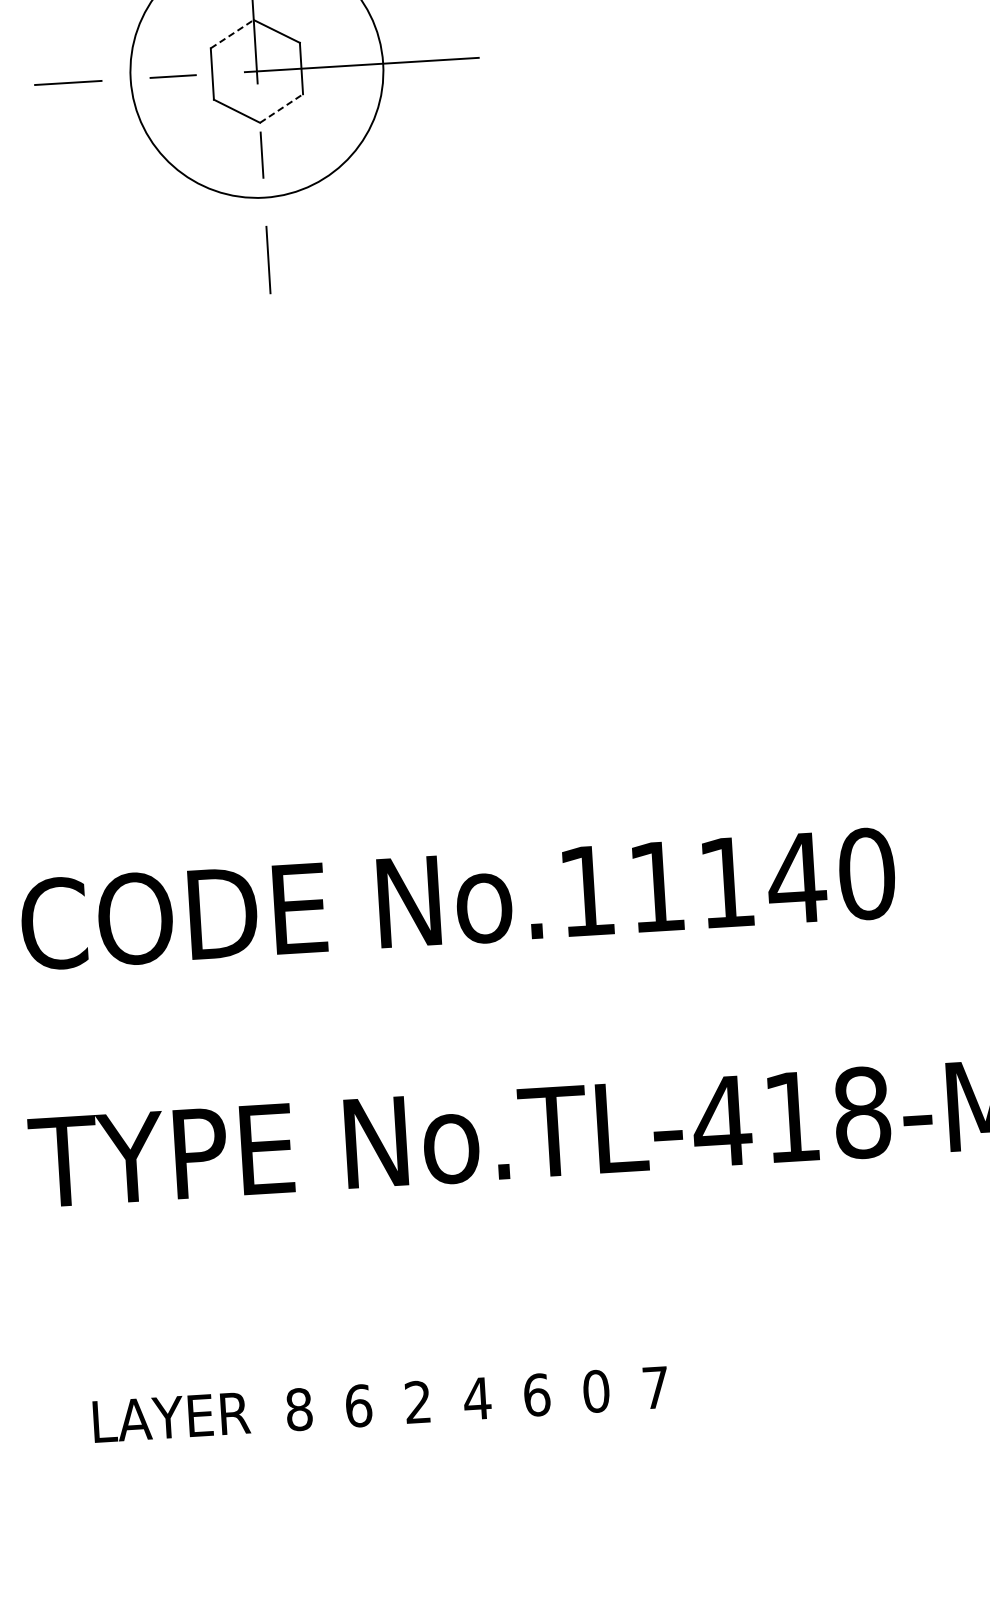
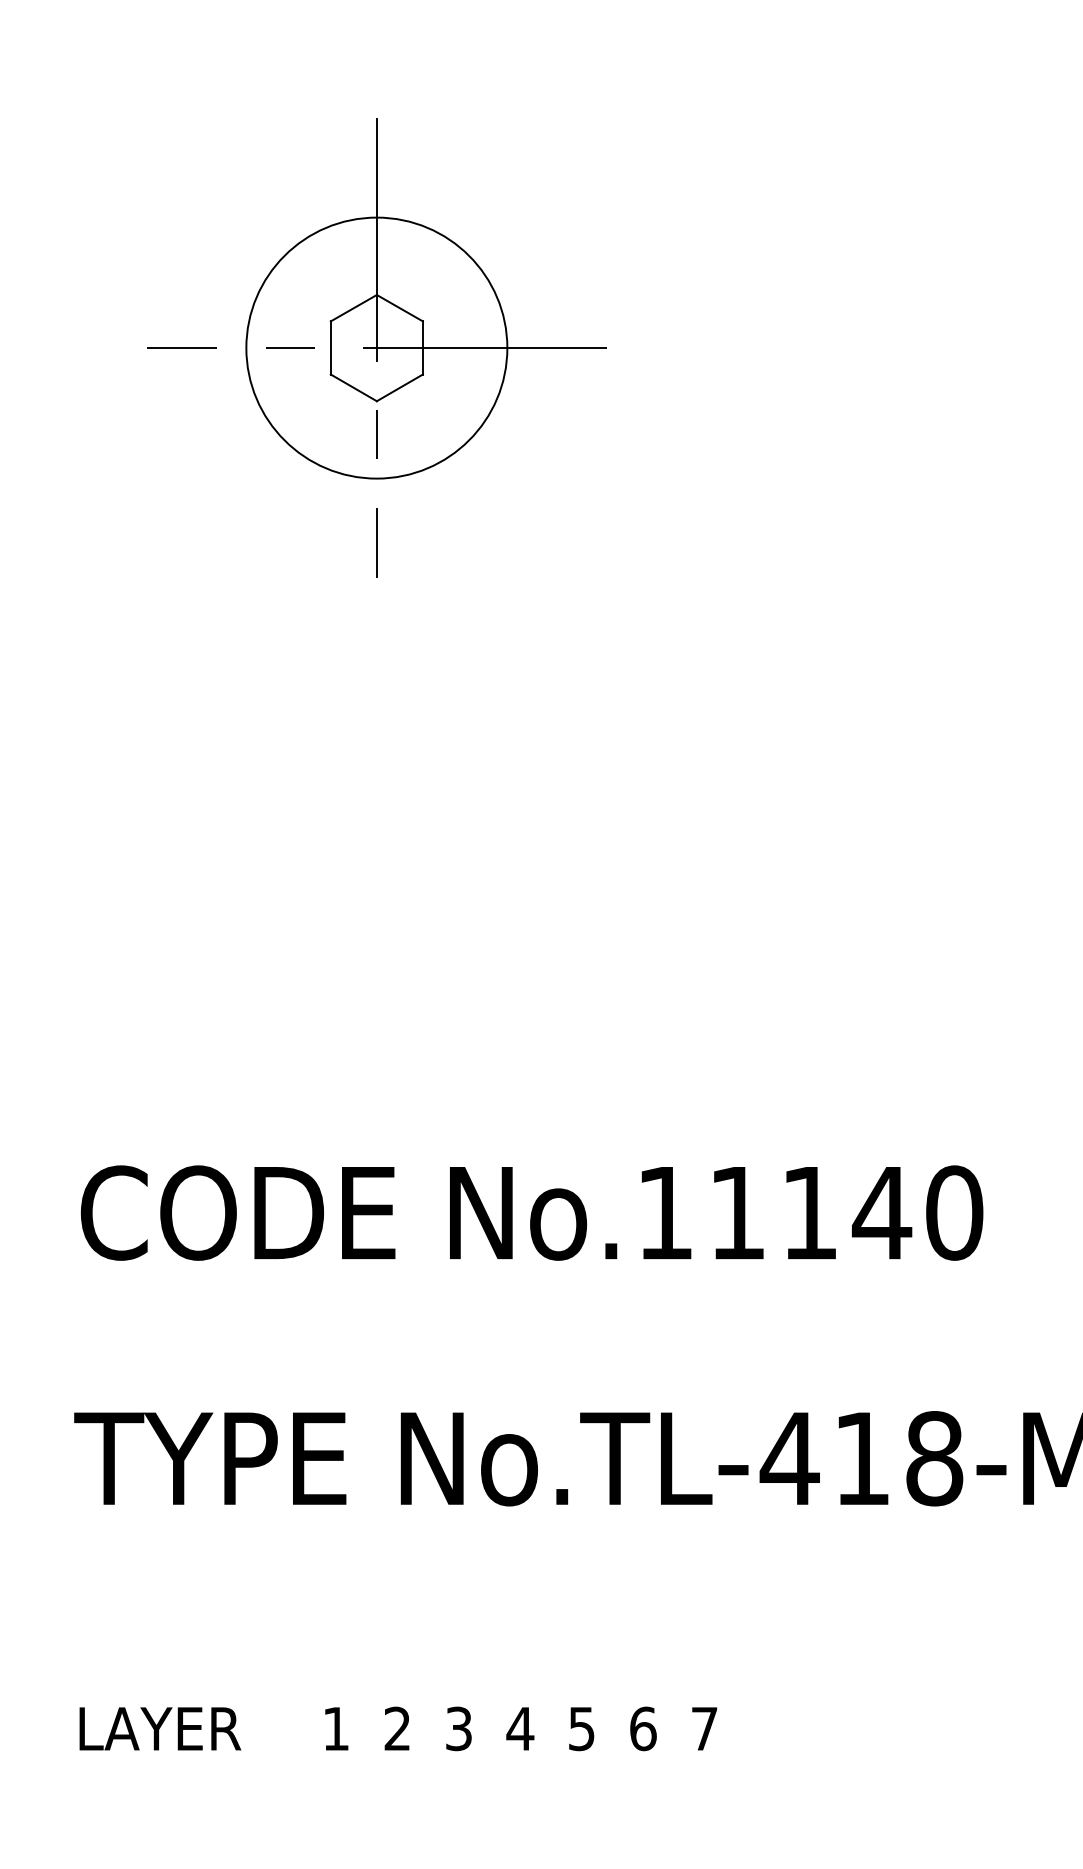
line: (231, 34) -> (353, 308), dashed -> solid
line: (281, 108) -> (399, 387), dashed -> solid
text: (596, 1391) -> (643, 1728), 0 -> 6
text: (536, 1394) -> (581, 1728), 6 -> 5
text: (417, 1401) -> (458, 1728), 2 -> 3
text: (358, 1405) -> (397, 1728), 6 -> 2
text: (299, 1409) -> (336, 1728), 8 -> 1
text: (171, 1417) -> (160, 1728), moved

